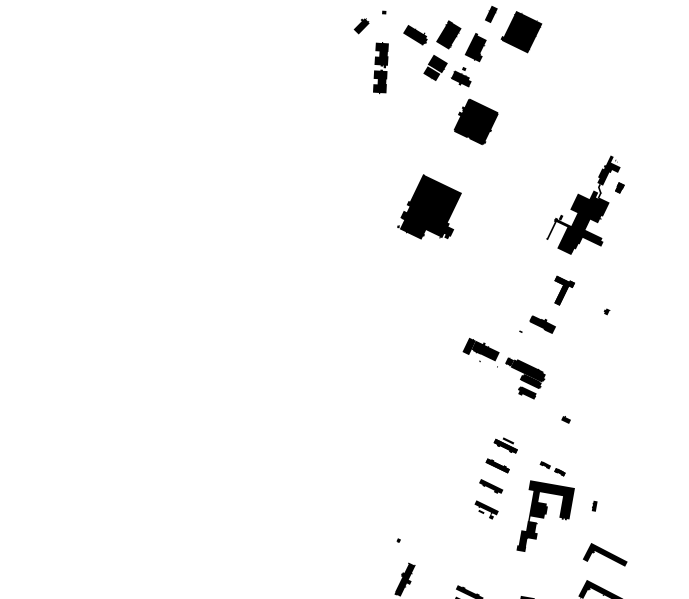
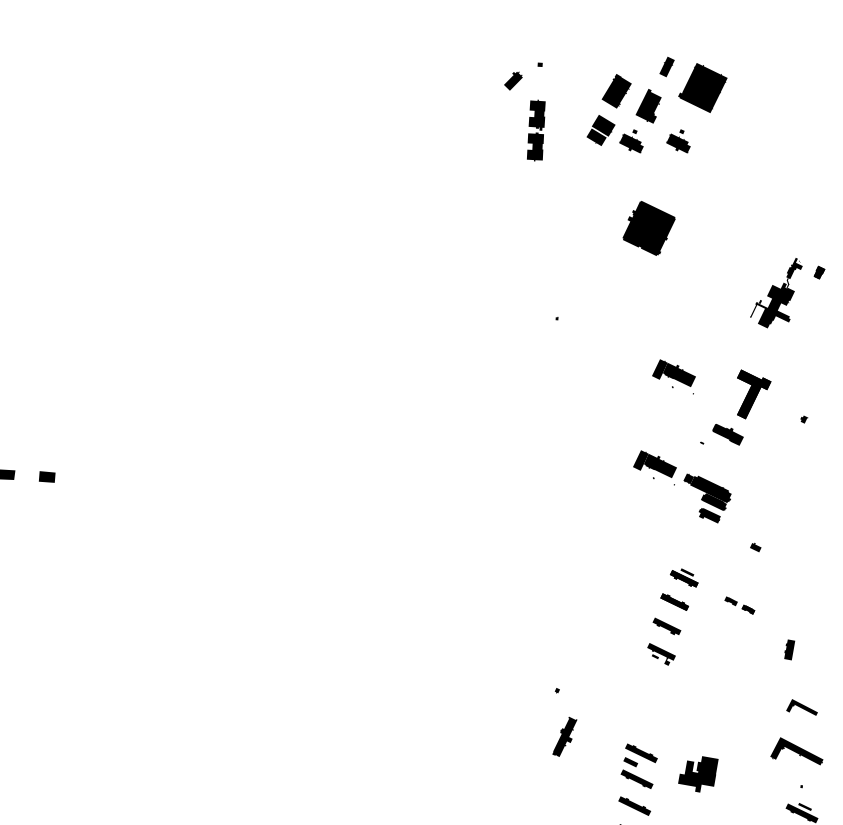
part: (414, 35) -> (576, 91), removed
part: (500, 77) -> (678, 141), added
part: (475, 122) -> (648, 228), moved
part: (583, 204) -> (776, 292), size x0.6
fill: (430, 207) -> (595, 295), removed
part: (496, 275) -> (673, 376), added
part: (564, 290) -> (753, 394), size x1.4
part: (594, 505) -> (789, 649), size x1.6
fill: (545, 516) -> (731, 661), removed
part: (604, 554) -> (801, 707), size x0.6

